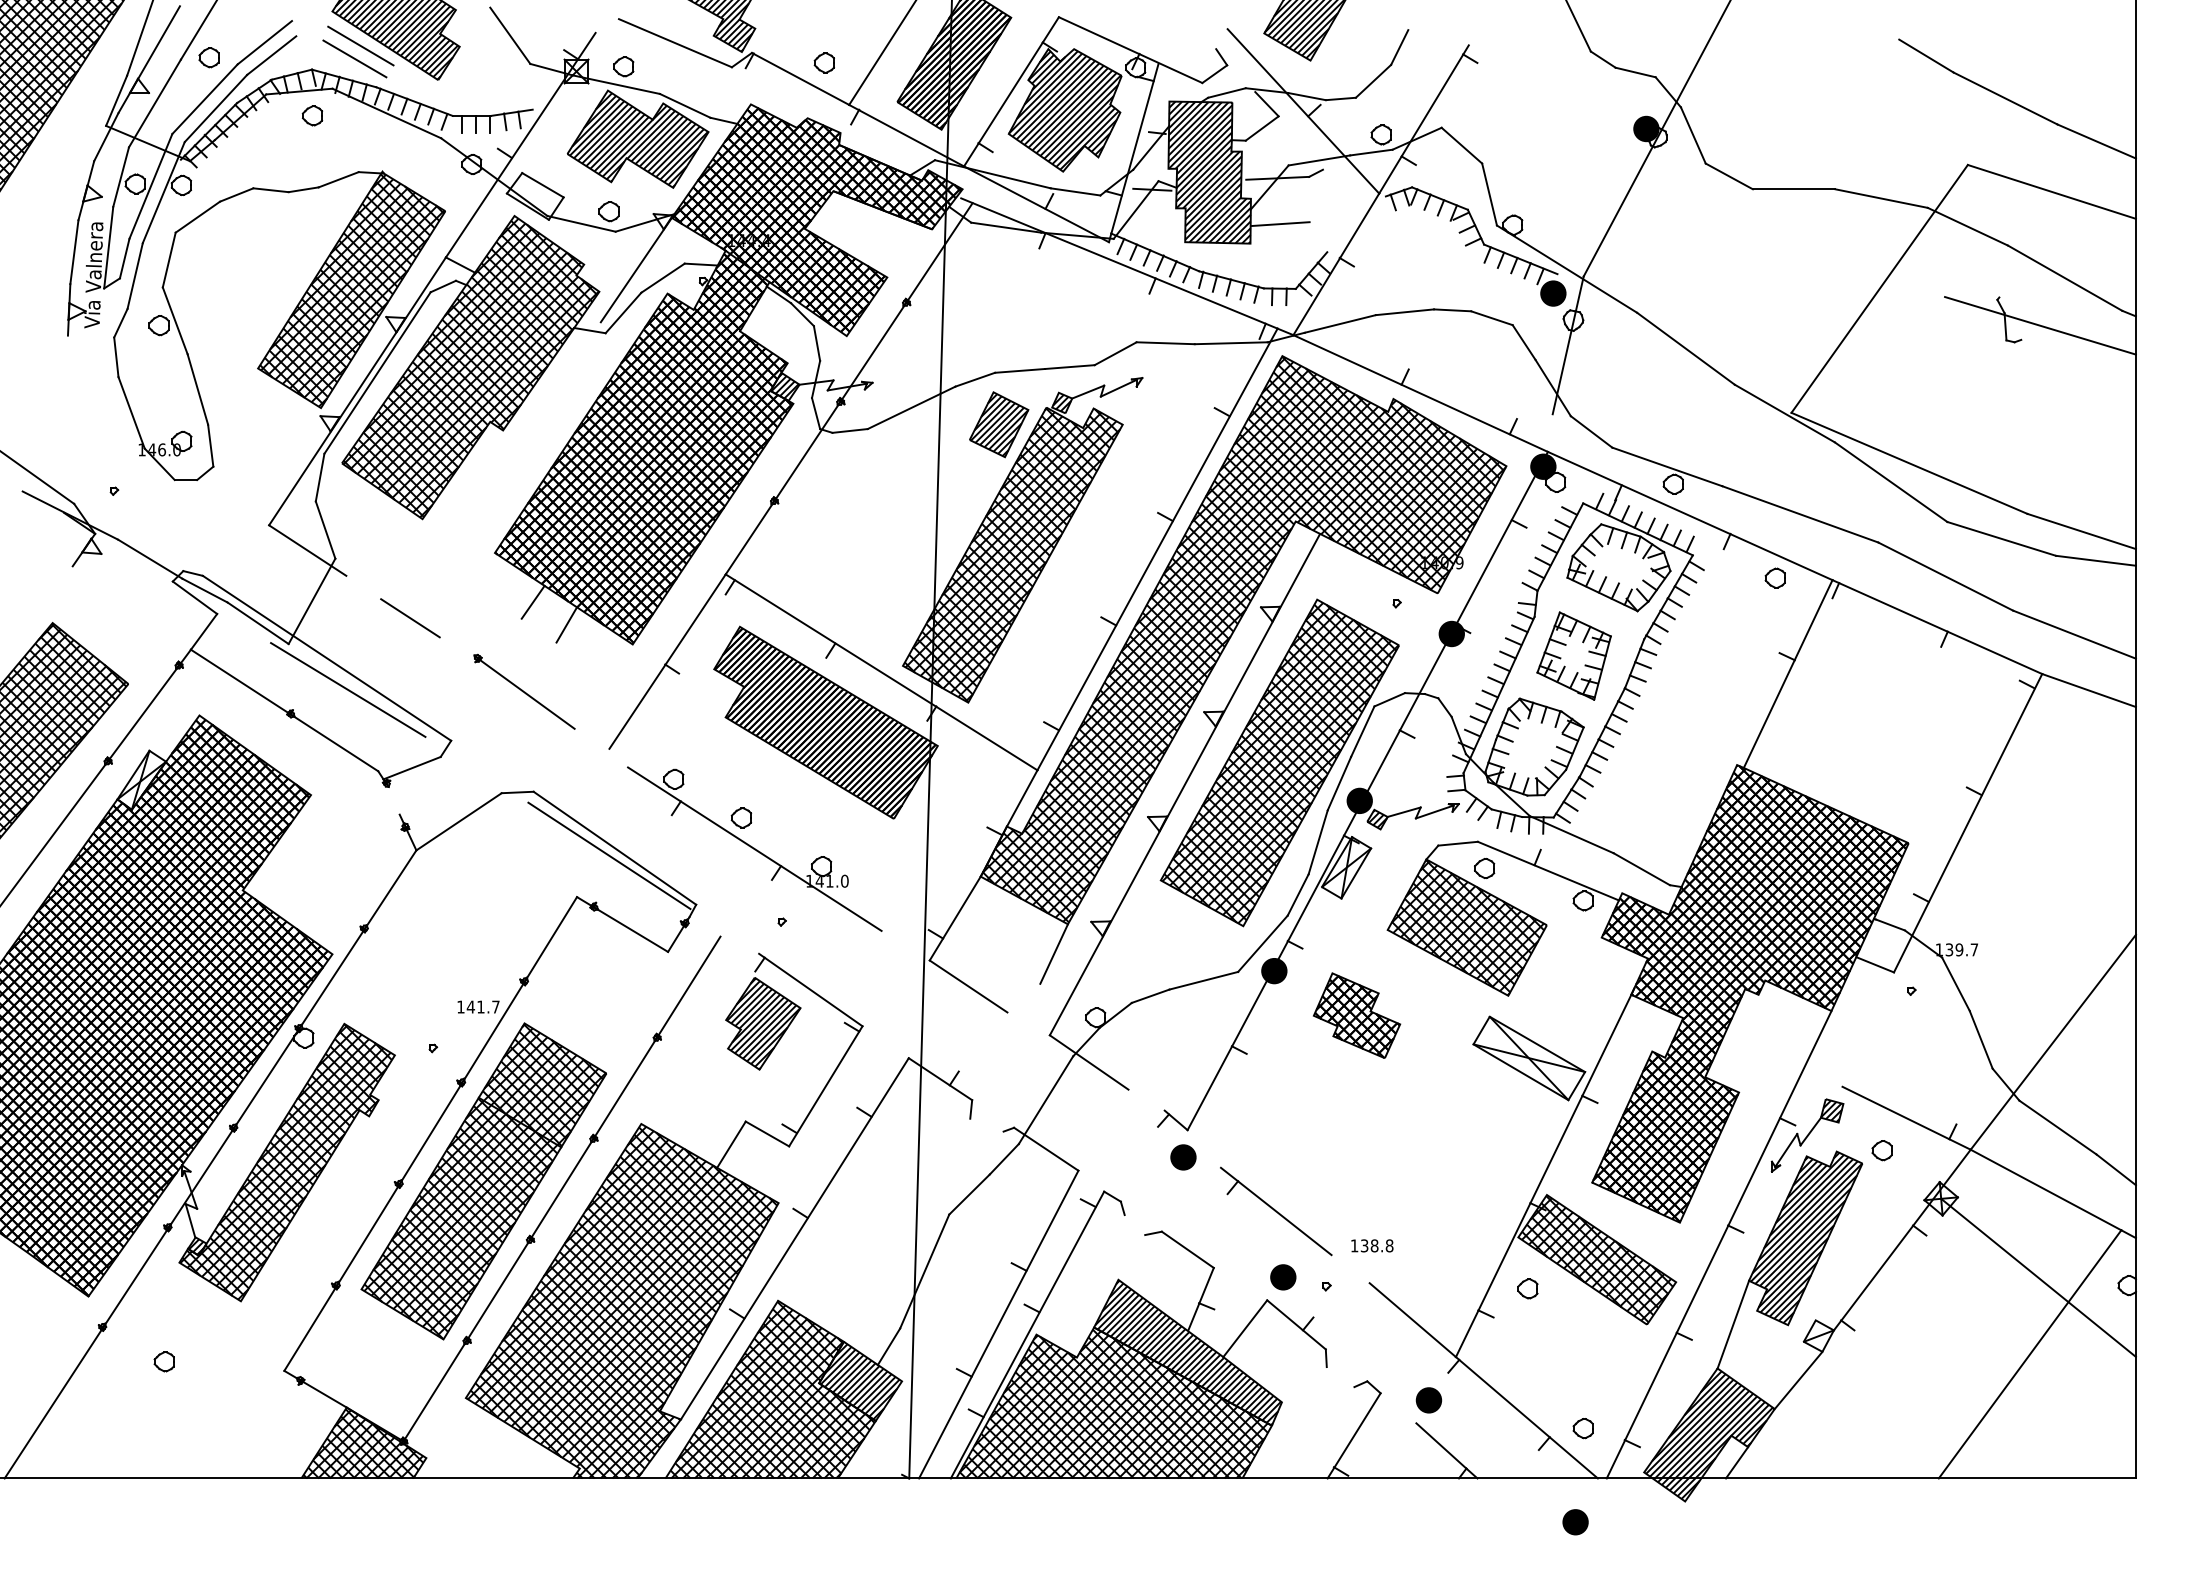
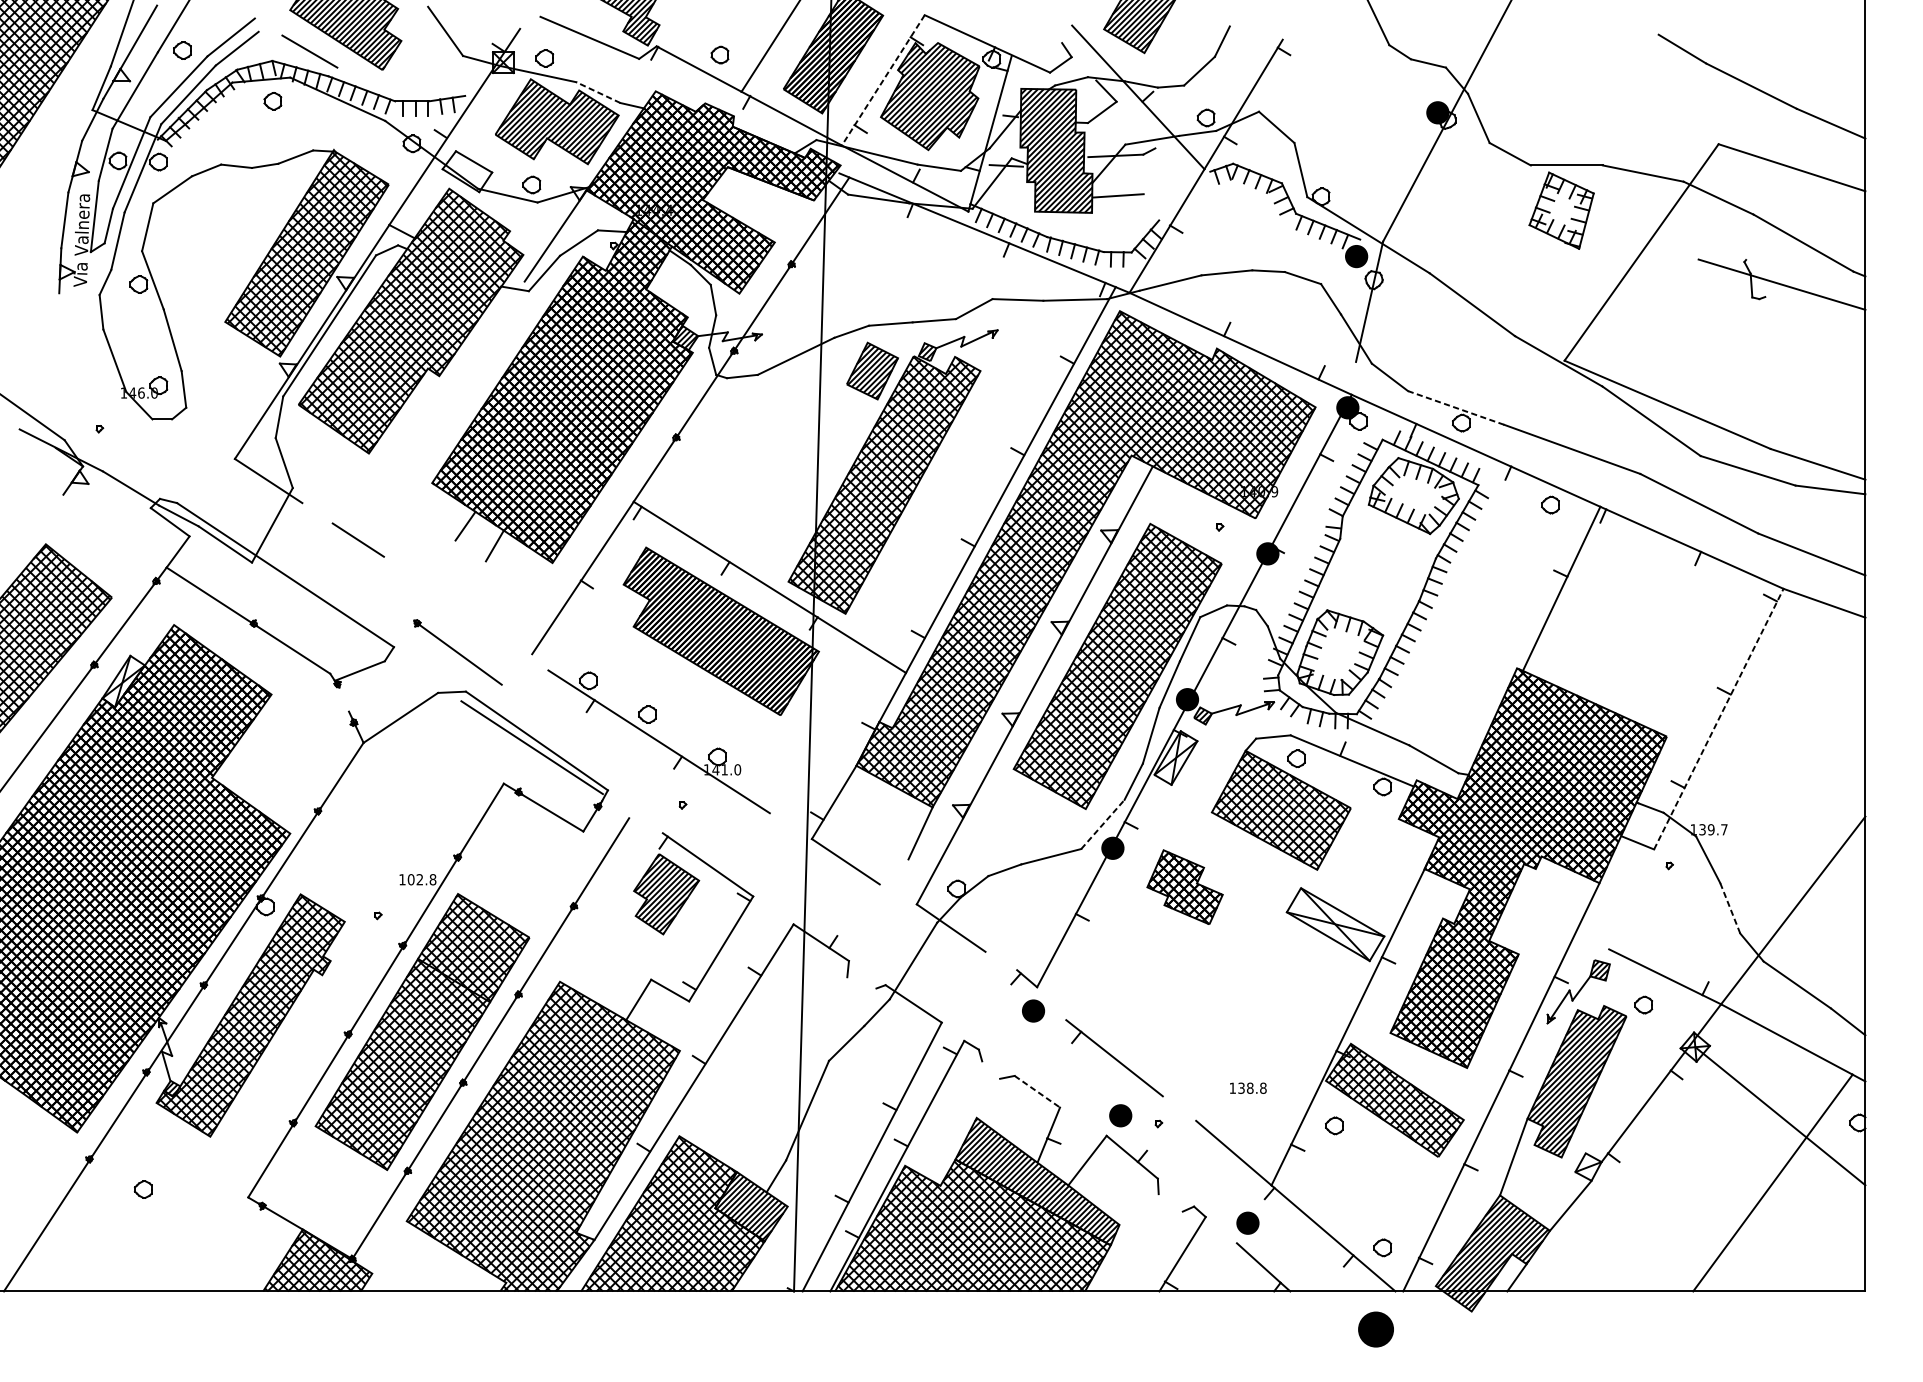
line: (360, 45) -> (314, 39), removed
line: (1011, 92) -> (883, 80), solid -> dashed
line: (685, 105) -> (598, 92), solid -> dashed
line: (1666, 466) -> (1455, 407), solid -> dashed
part: (1573, 655) -> (1561, 210), moved
line: (348, 689) -> (304, 602), removed
part: (524, 691) -> (457, 652), moved
line: (1968, 823) -> (1719, 719), solid -> dashed
line: (1263, 943) -> (1103, 824), solid -> dashed
text: (482, 1006) -> (421, 879), 141.7 -> 102.8
line: (1981, 1040) -> (1730, 908), solid -> dashed
text: (1372, 1245) -> (1248, 1087), moved
line: (1187, 1249) -> (1037, 1091), solid -> dashed
part: (1575, 1522) -> (1375, 1329), size x1.6

